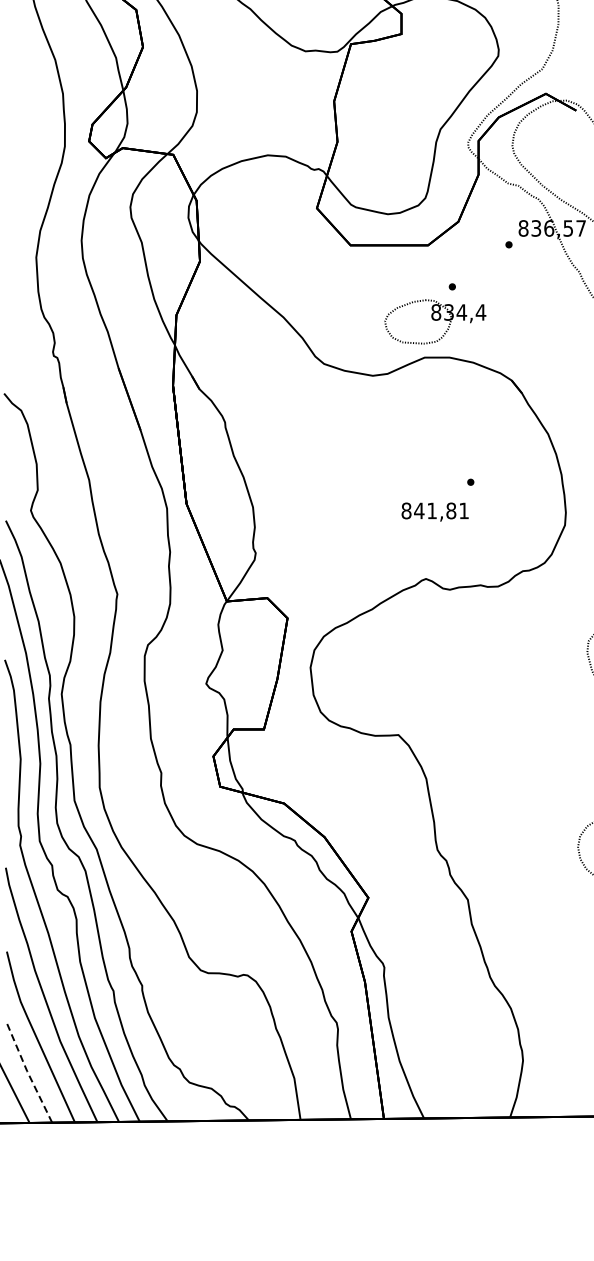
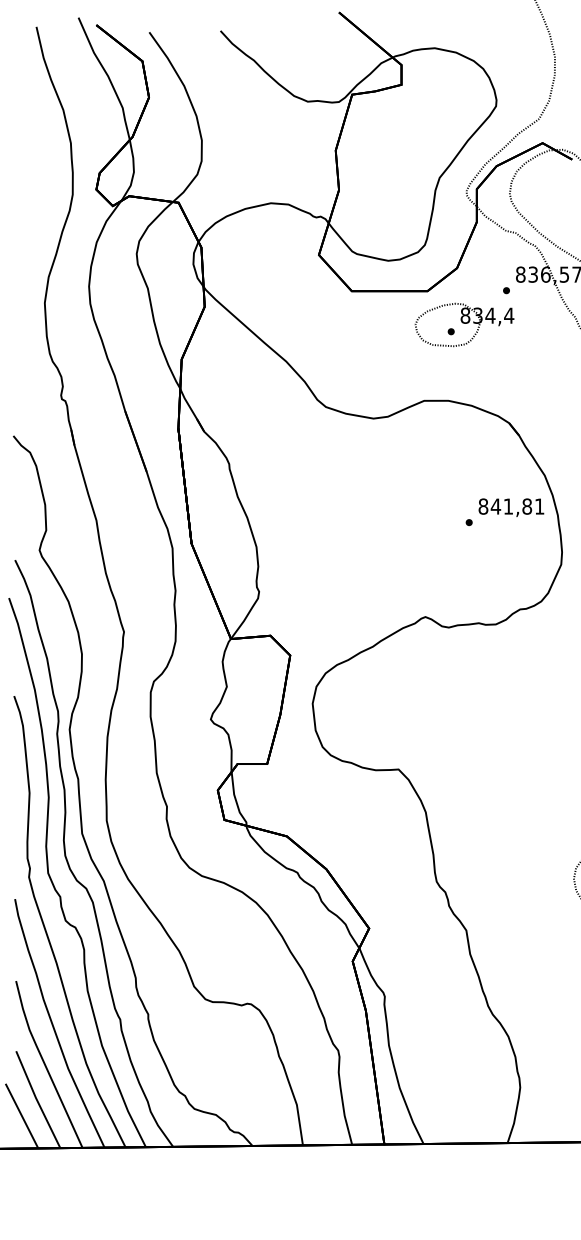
part: (435, 321) -> (464, 324), moved
text: (435, 511) -> (511, 507), moved
line: (27, 1072) -> (36, 1099), dashed -> solid

